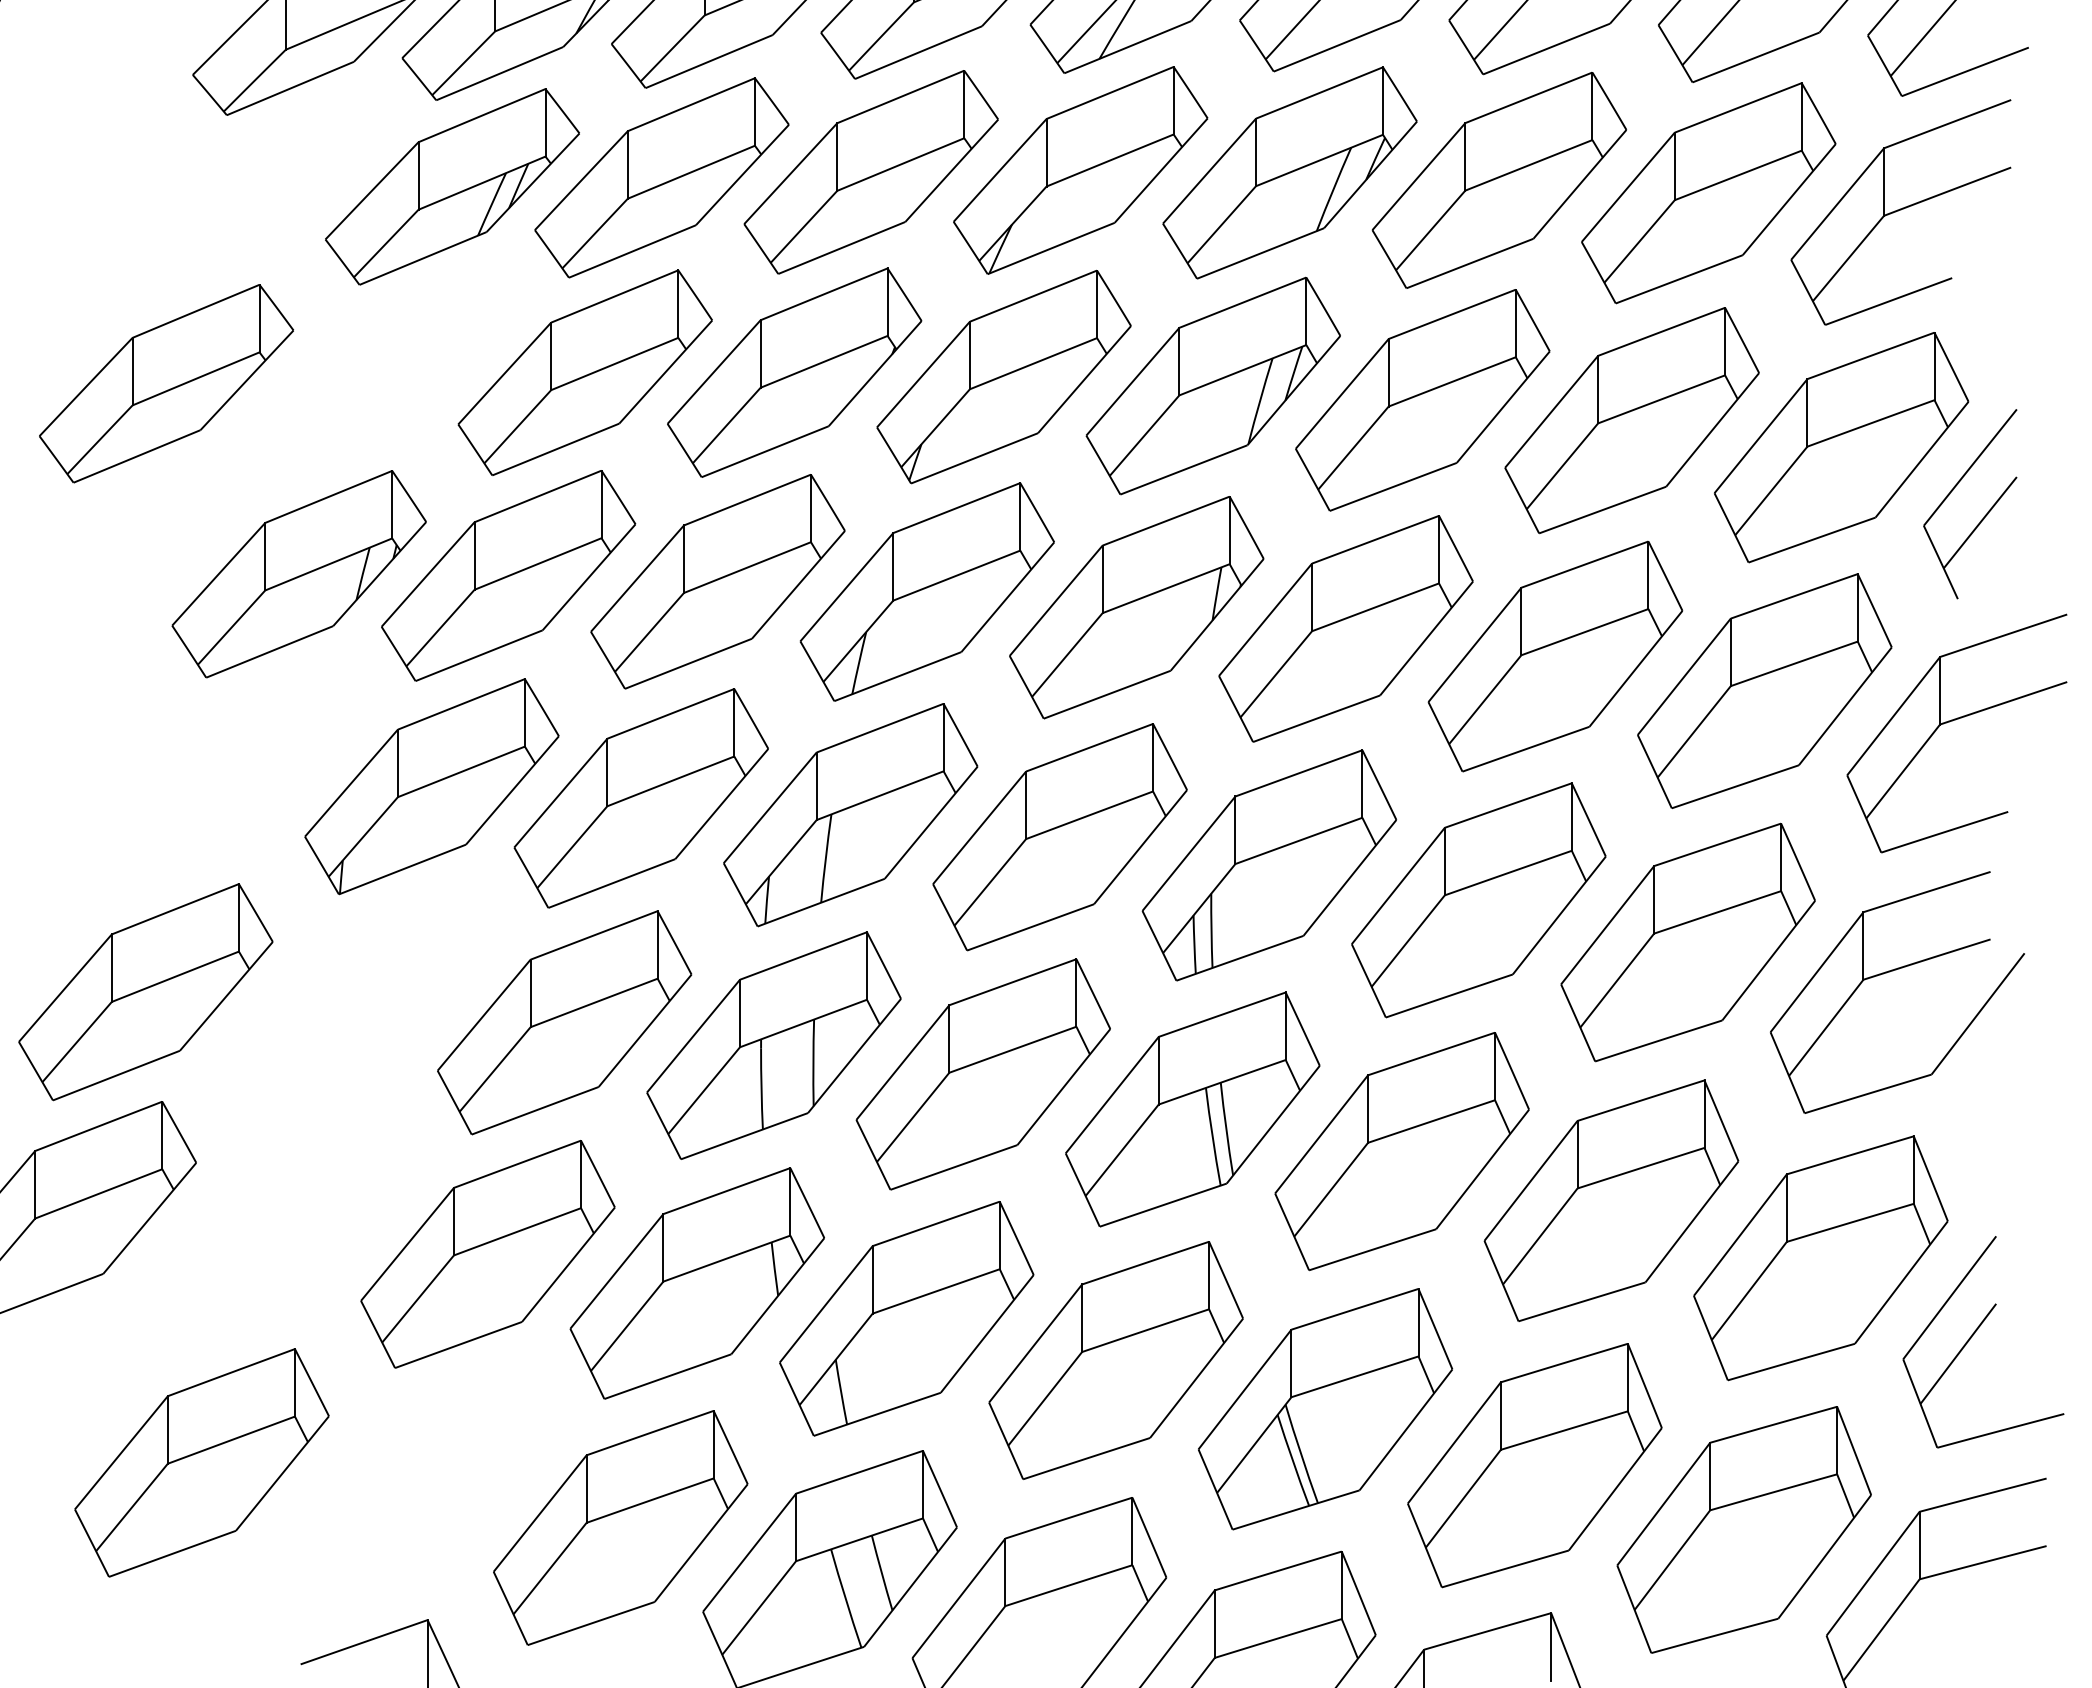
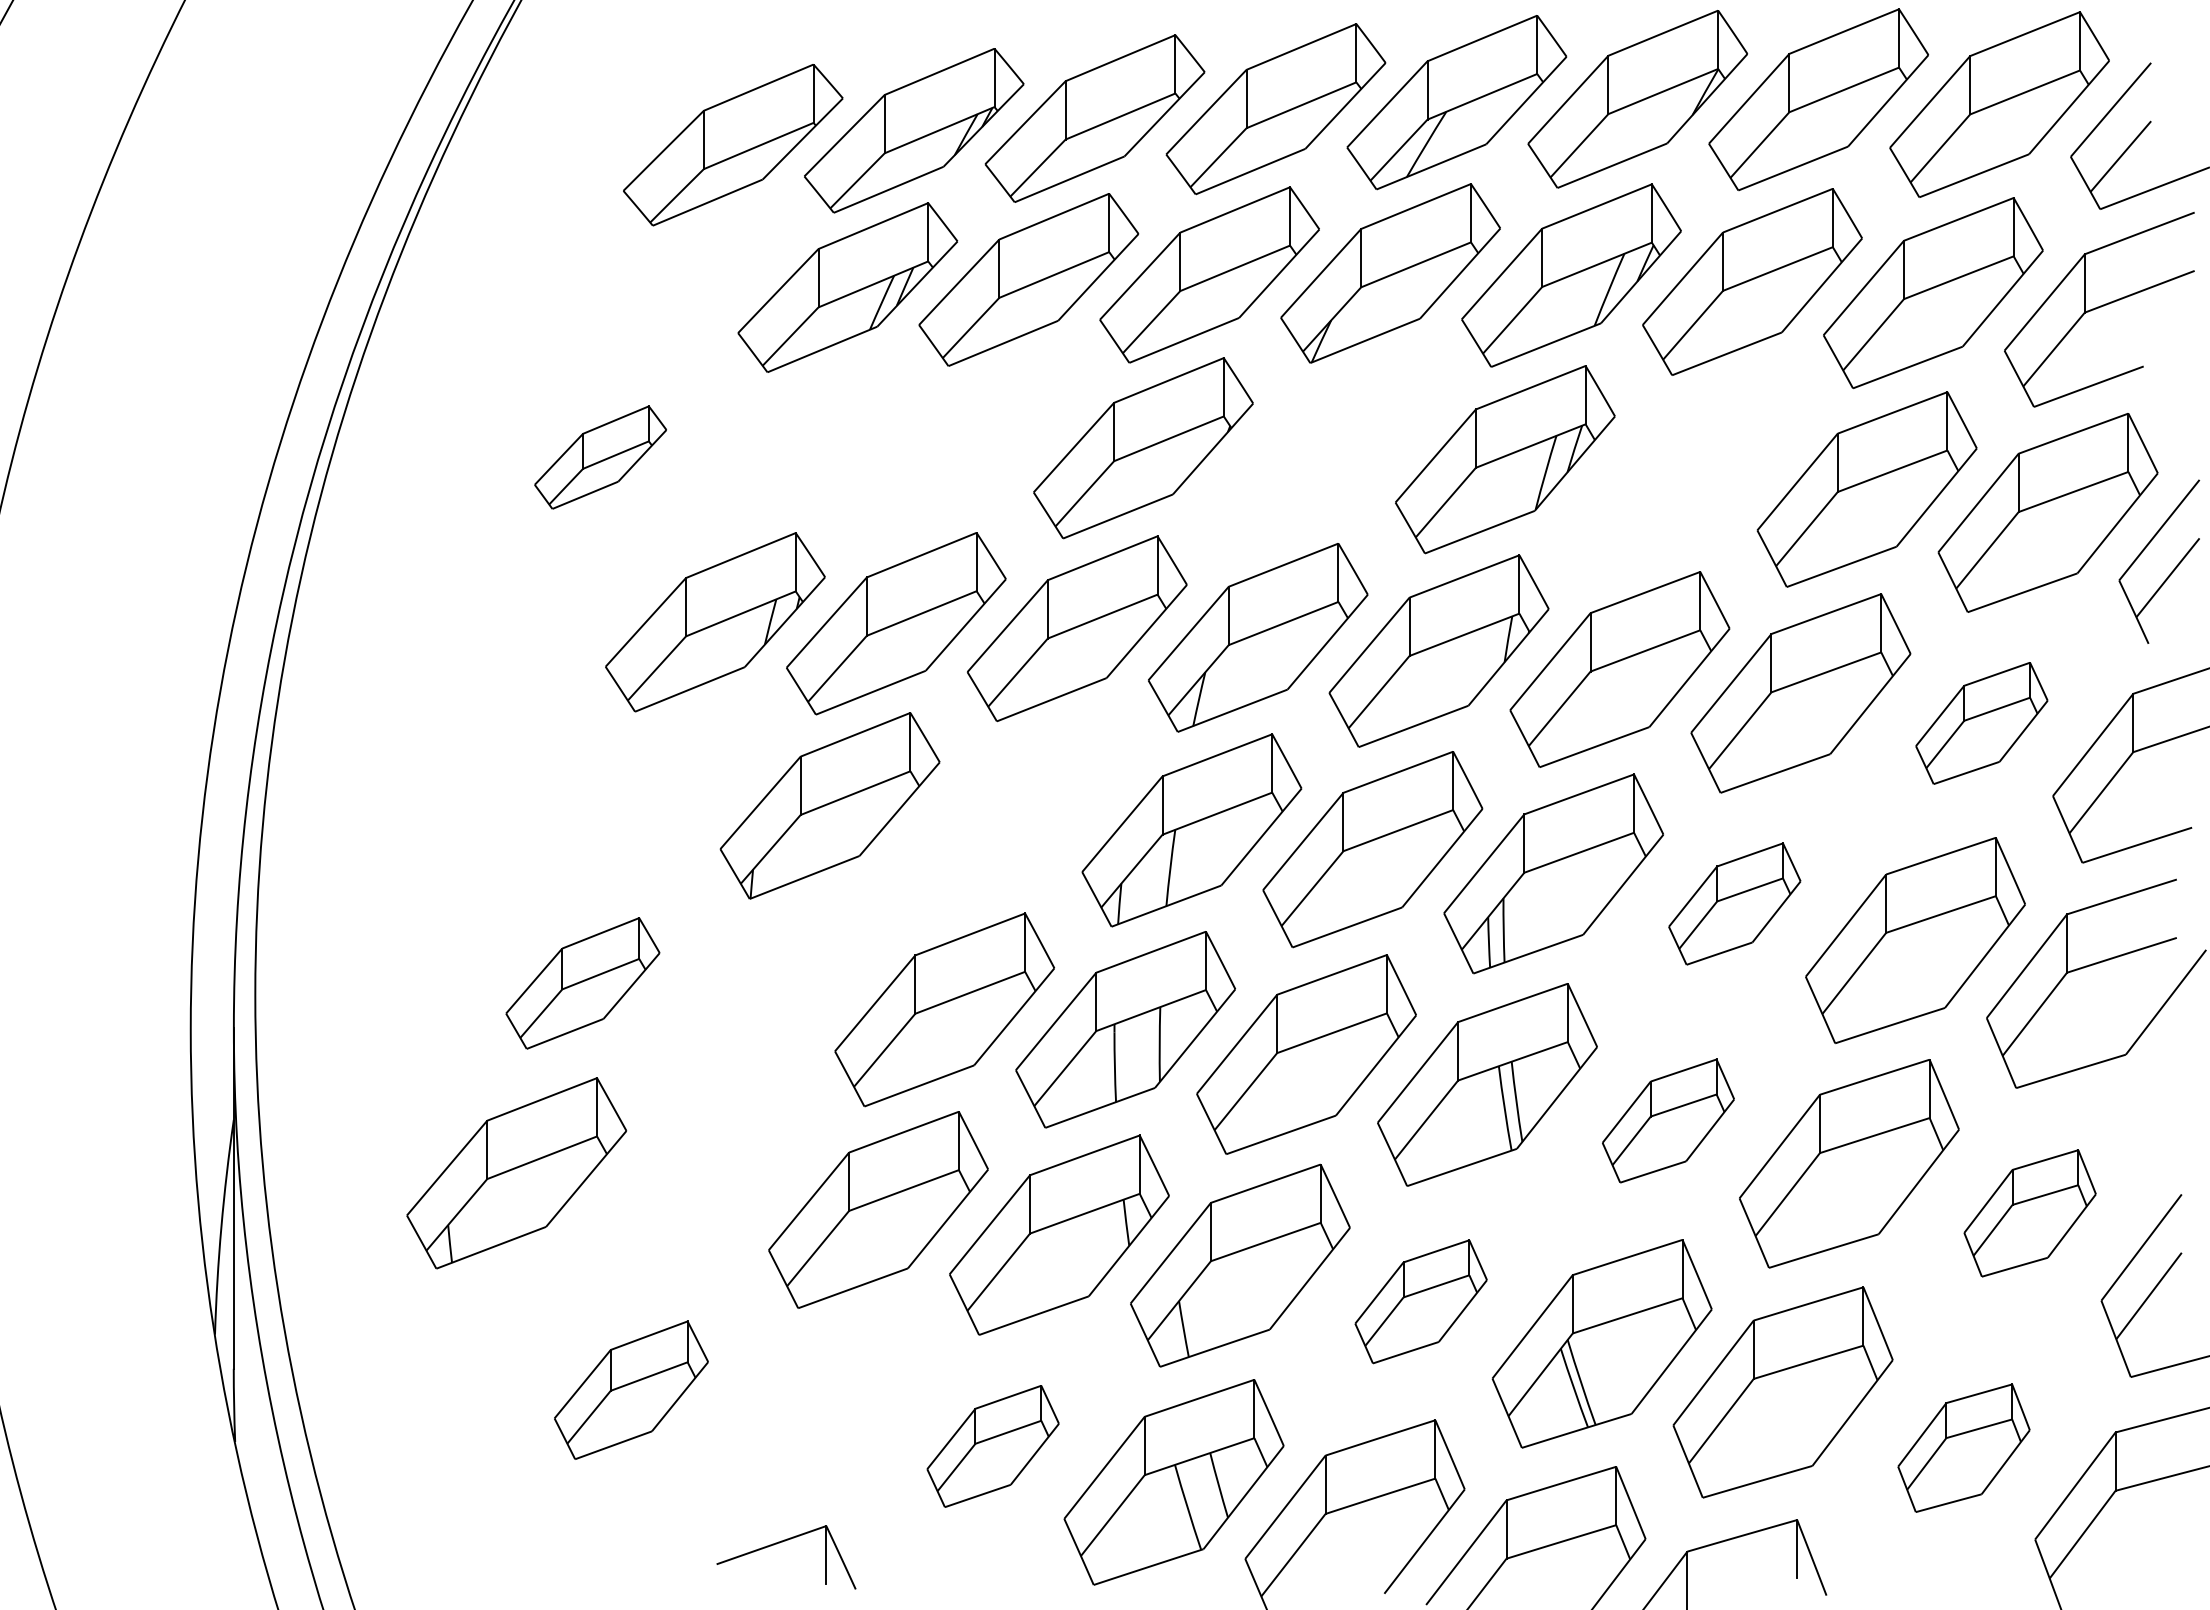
part: (585, 373) -> (962, 448), removed
part: (1004, 376) -> (1324, 451), removed
part: (166, 383) -> (600, 457), size x0.6
part: (1421, 399) -> (1685, 471), removed
part: (1764, 691) -> (1981, 723), size x0.6
part: (640, 797) -> (1010, 815), removed
part: (1478, 899) -> (1734, 903), size x0.6
part: (145, 992) -> (582, 983), size x0.7
part: (1402, 1150) -> (1668, 1120), size x0.6
part: (1820, 1258) -> (2029, 1213), size x0.6
part: (1115, 1360) -> (1420, 1301), size x0.6
part: (202, 1463) -> (631, 1390), size x0.7
part: (619, 1528) -> (992, 1446), size x0.6
part: (1743, 1530) -> (1963, 1448), size x0.6

